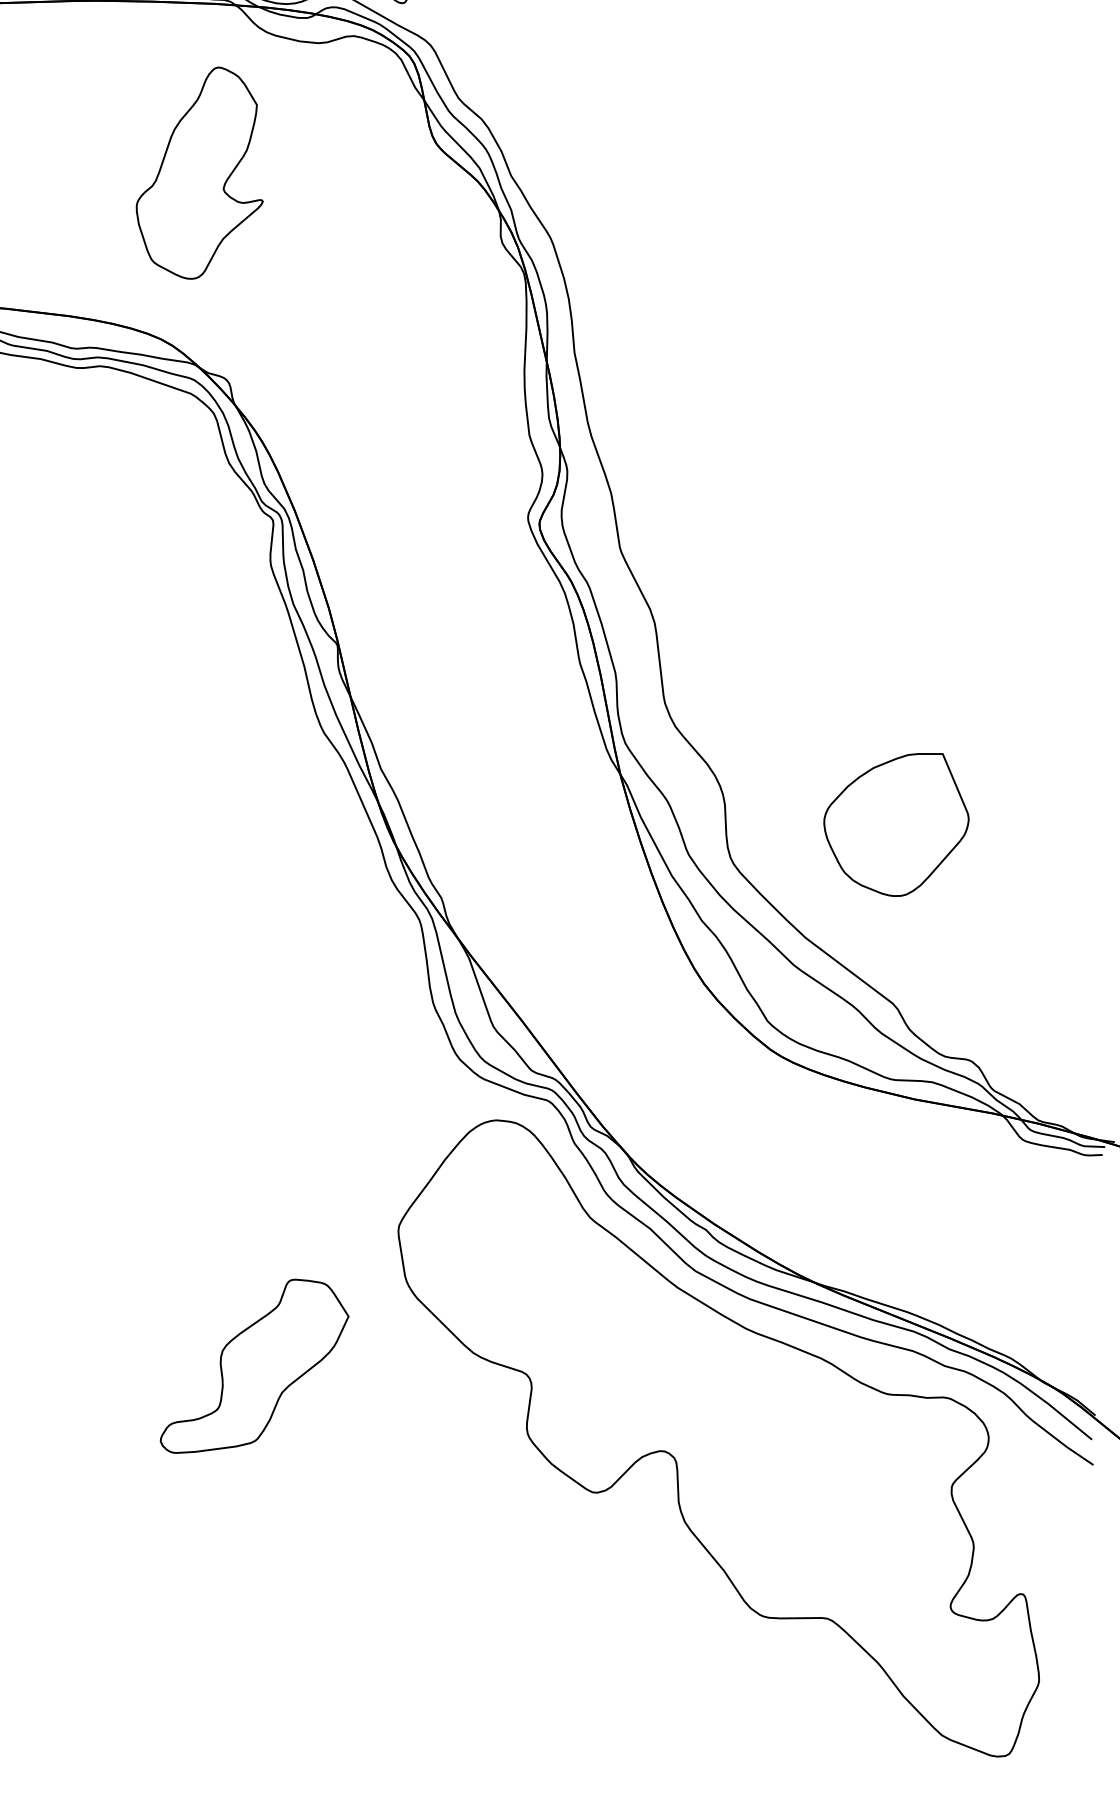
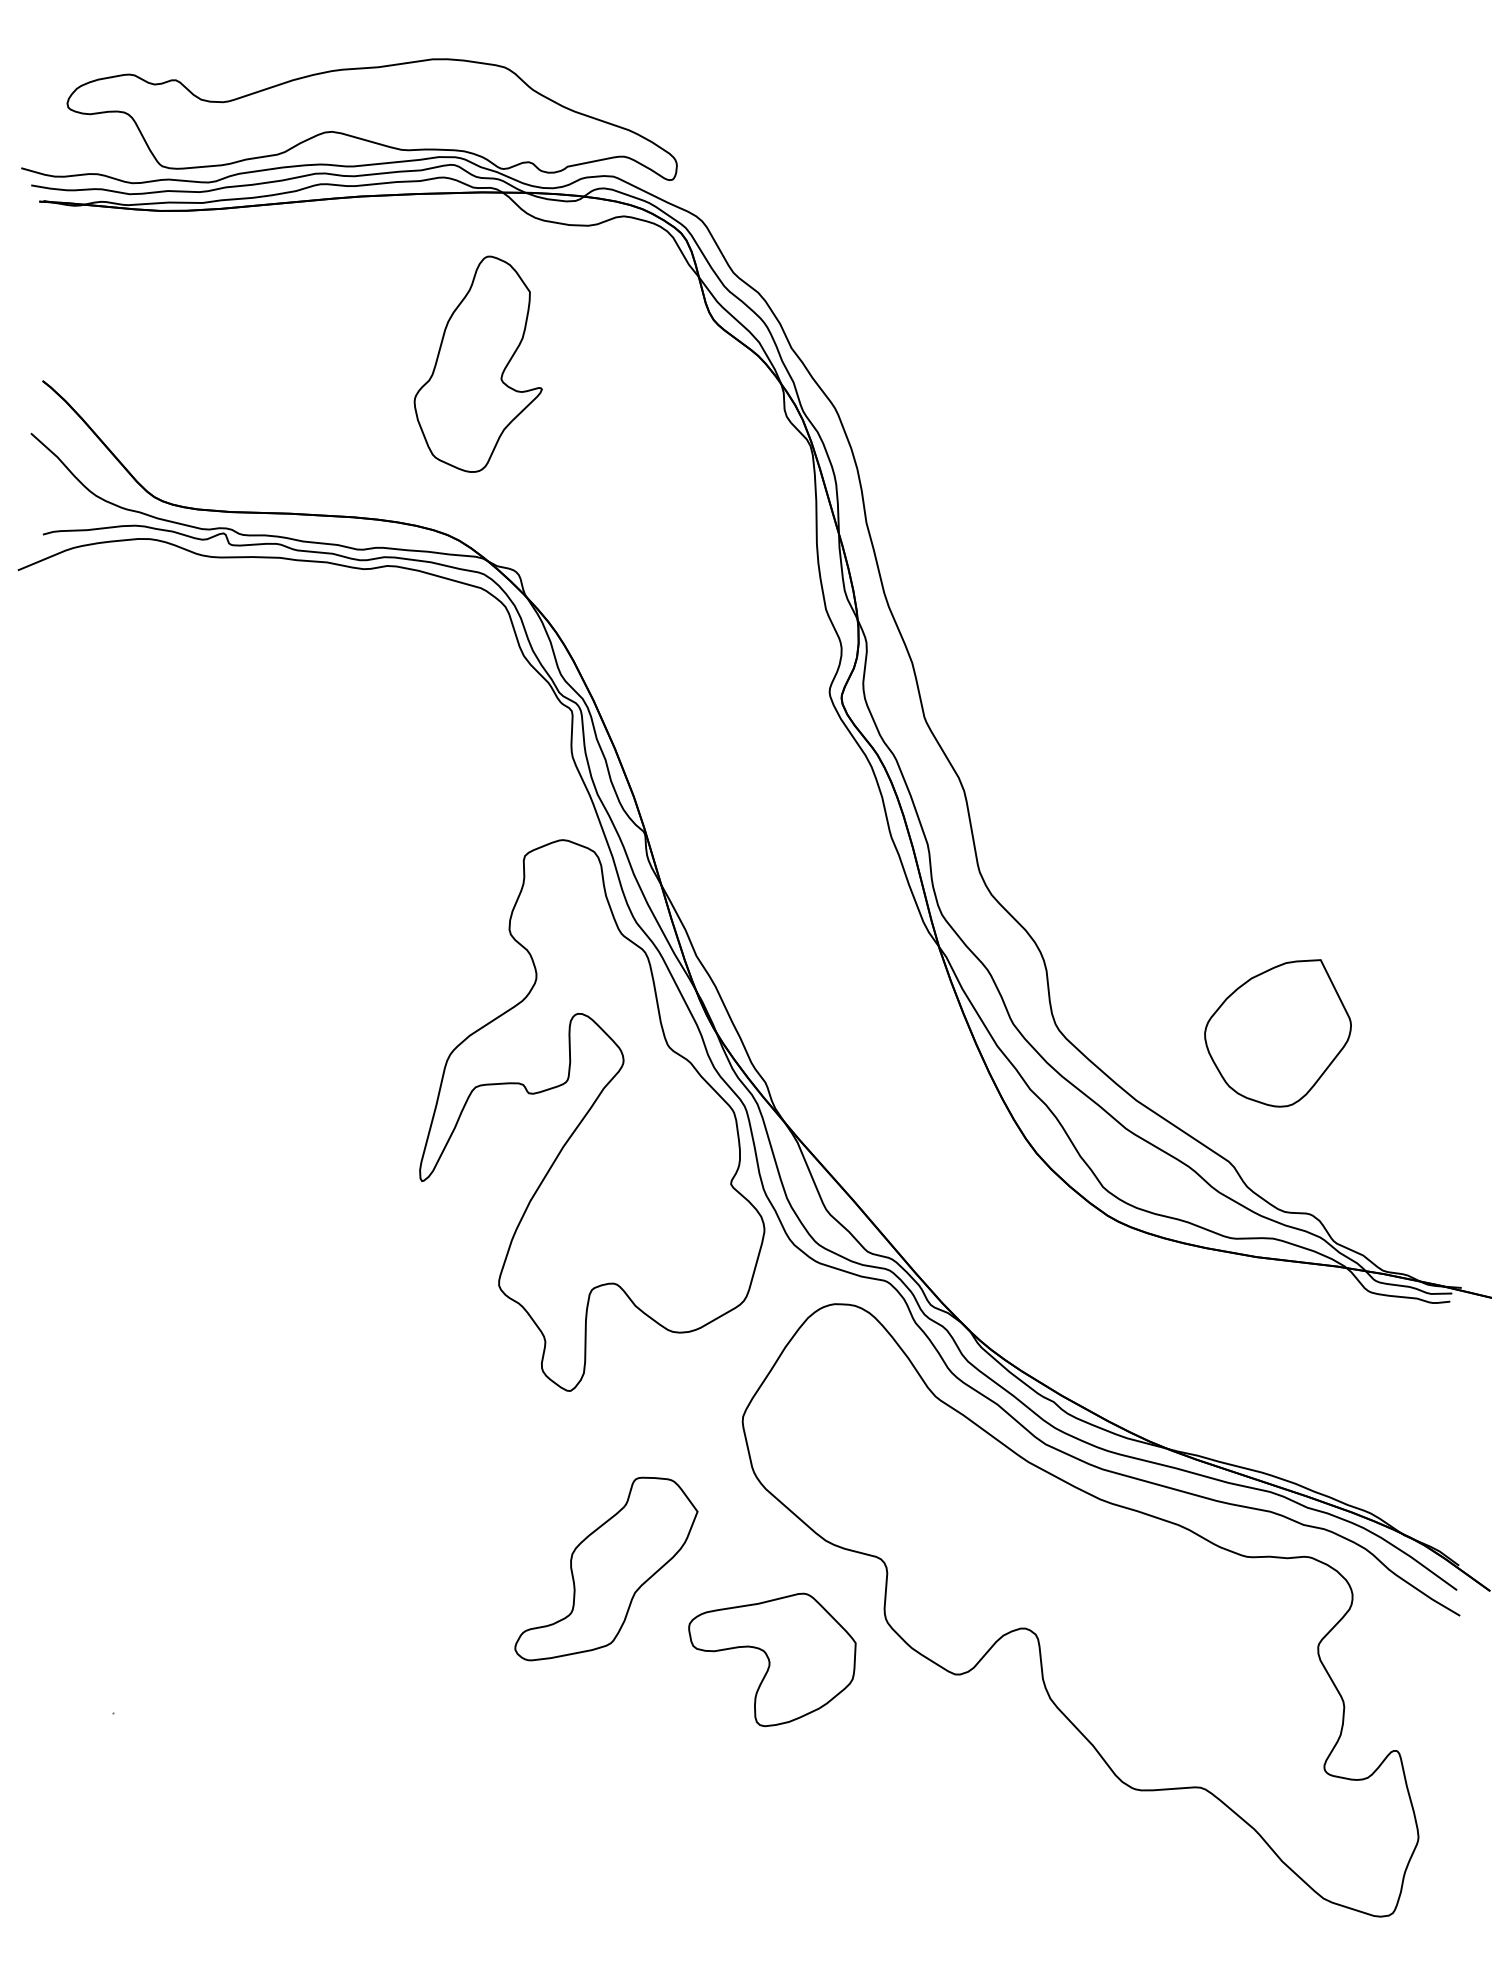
part: (895, 823) -> (1277, 1033), moved
part: (268, 919) -> (592, 1115), added
part: (413, 1466) -> (772, 1659), added

